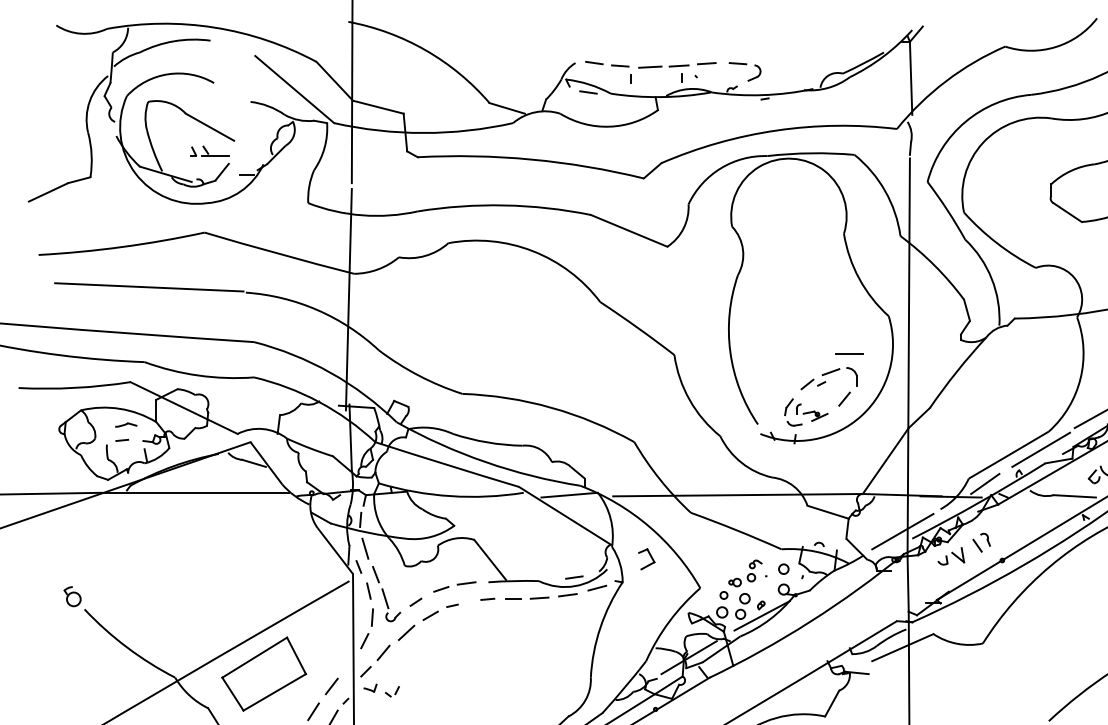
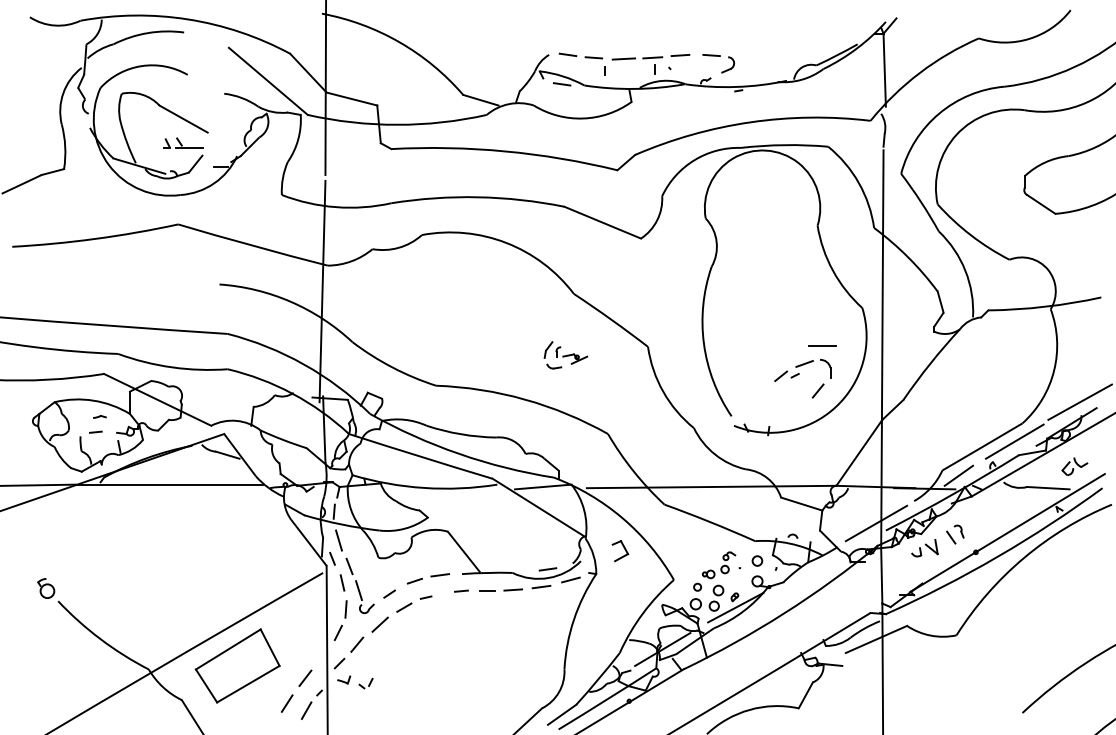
line: (148, 287) -> (122, 279), removed
part: (805, 412) -> (565, 355), moved
part: (125, 424) -> (99, 416), size x0.6

